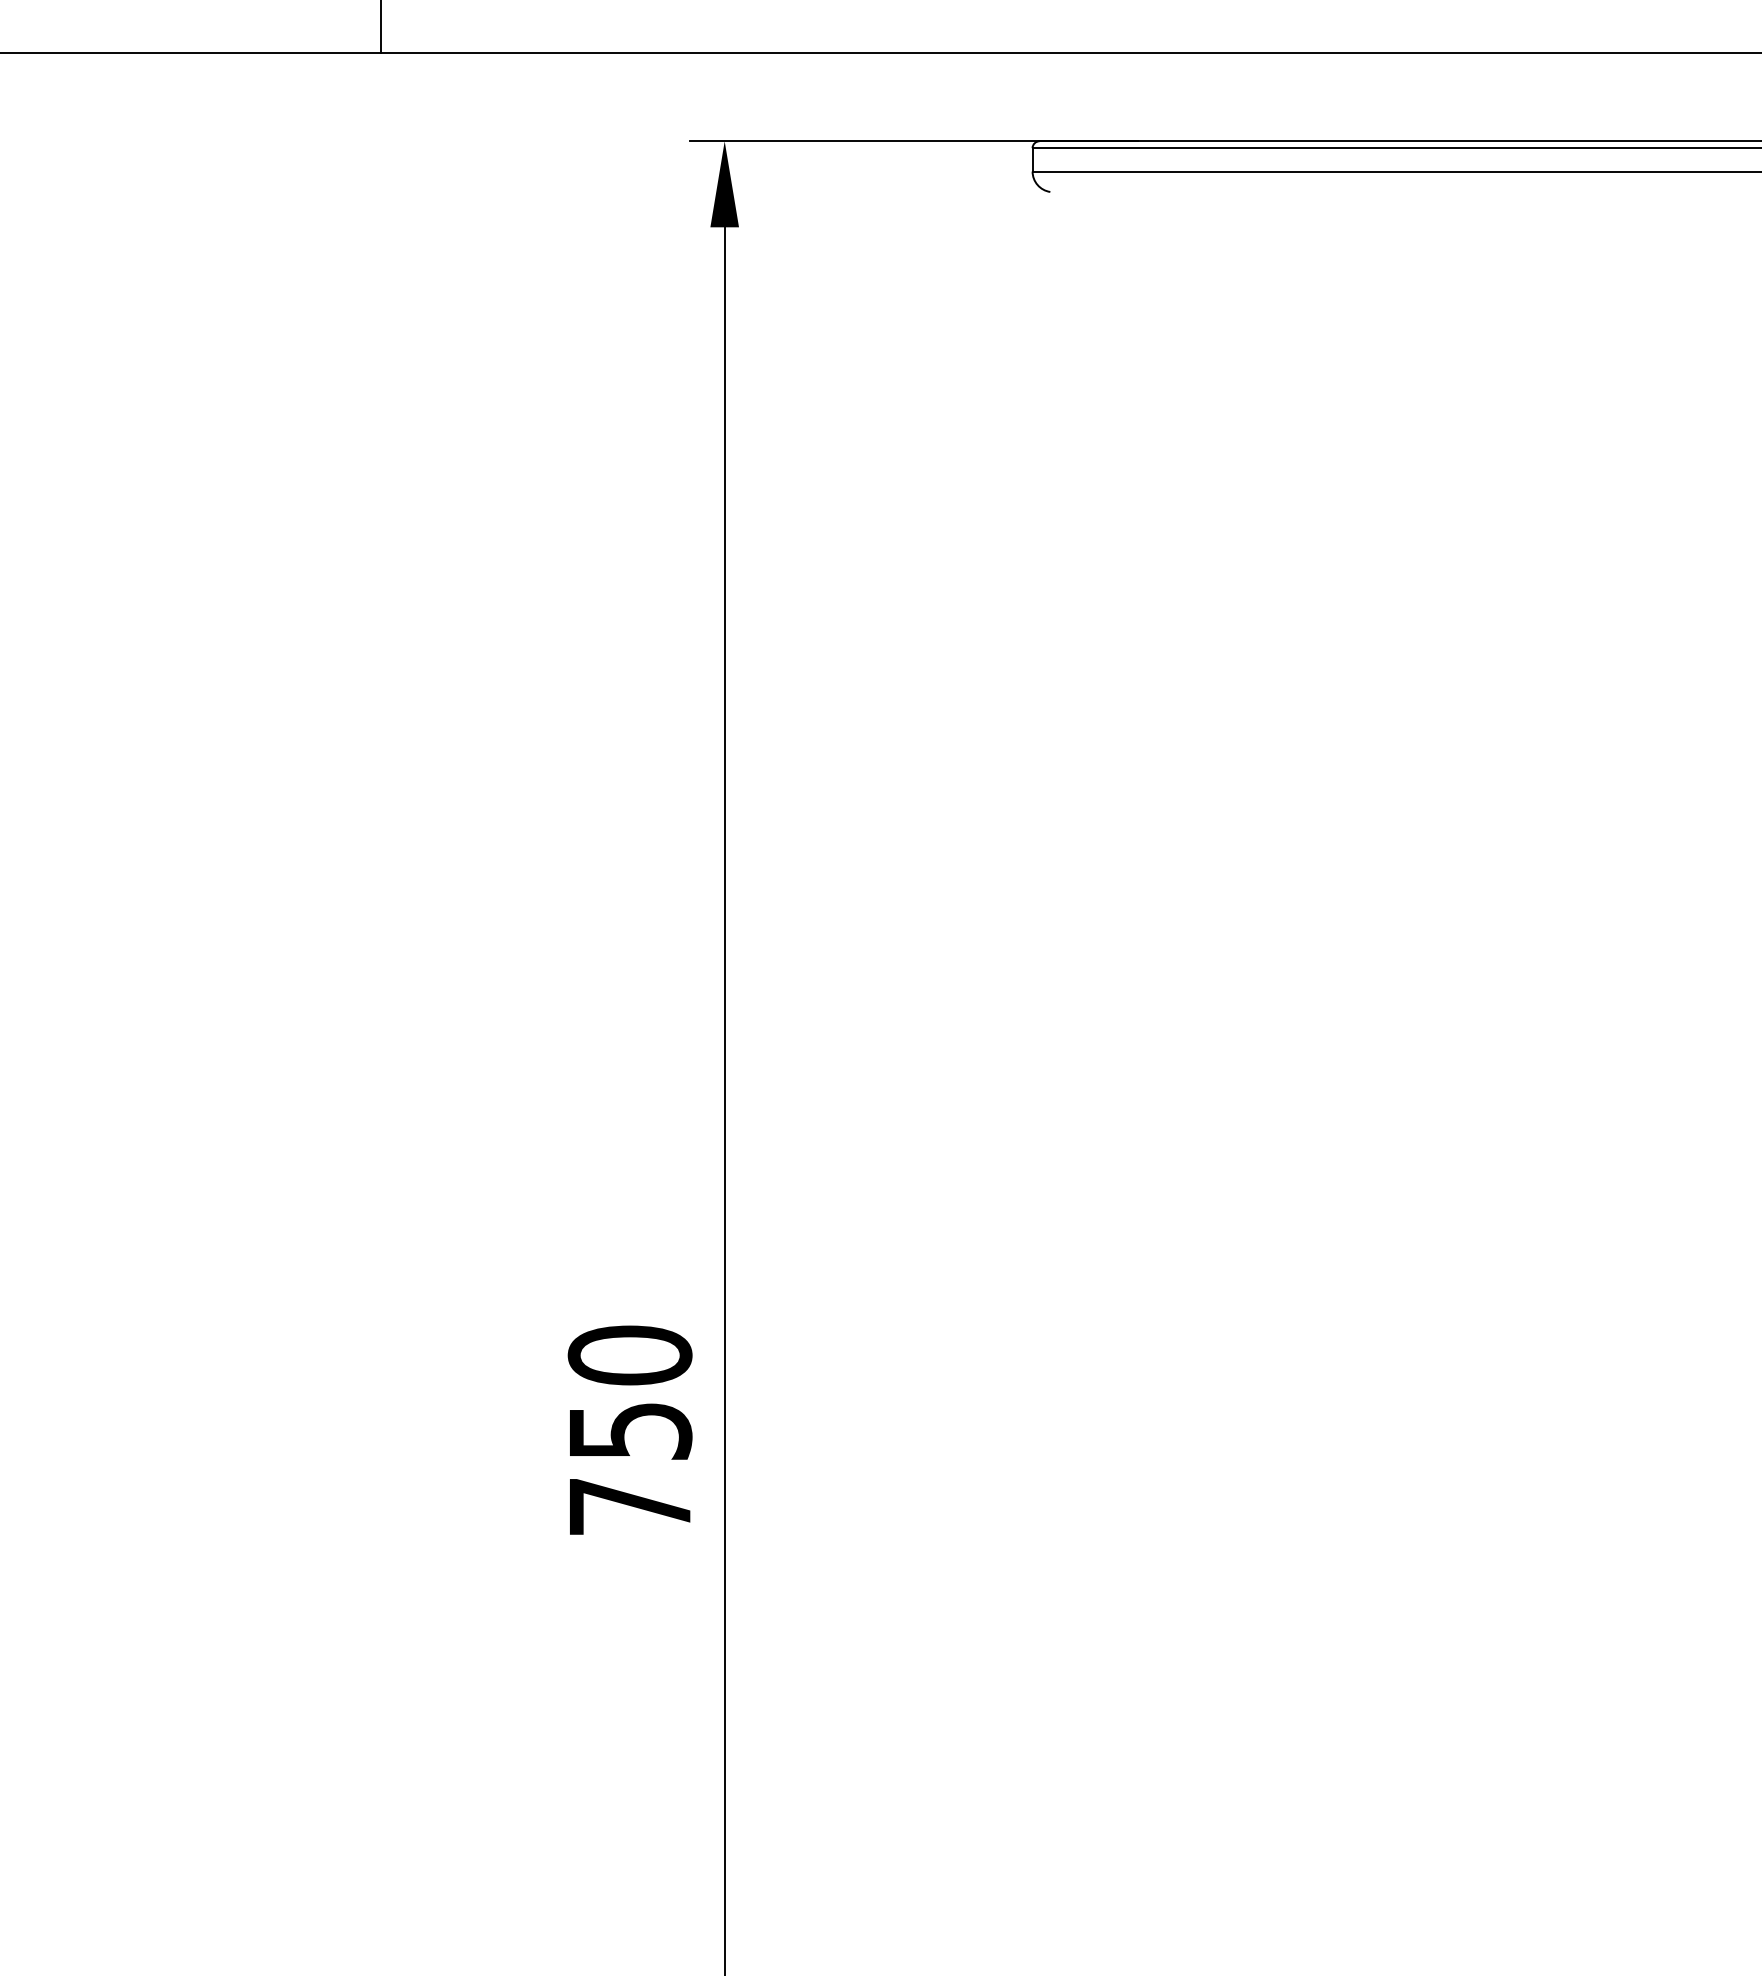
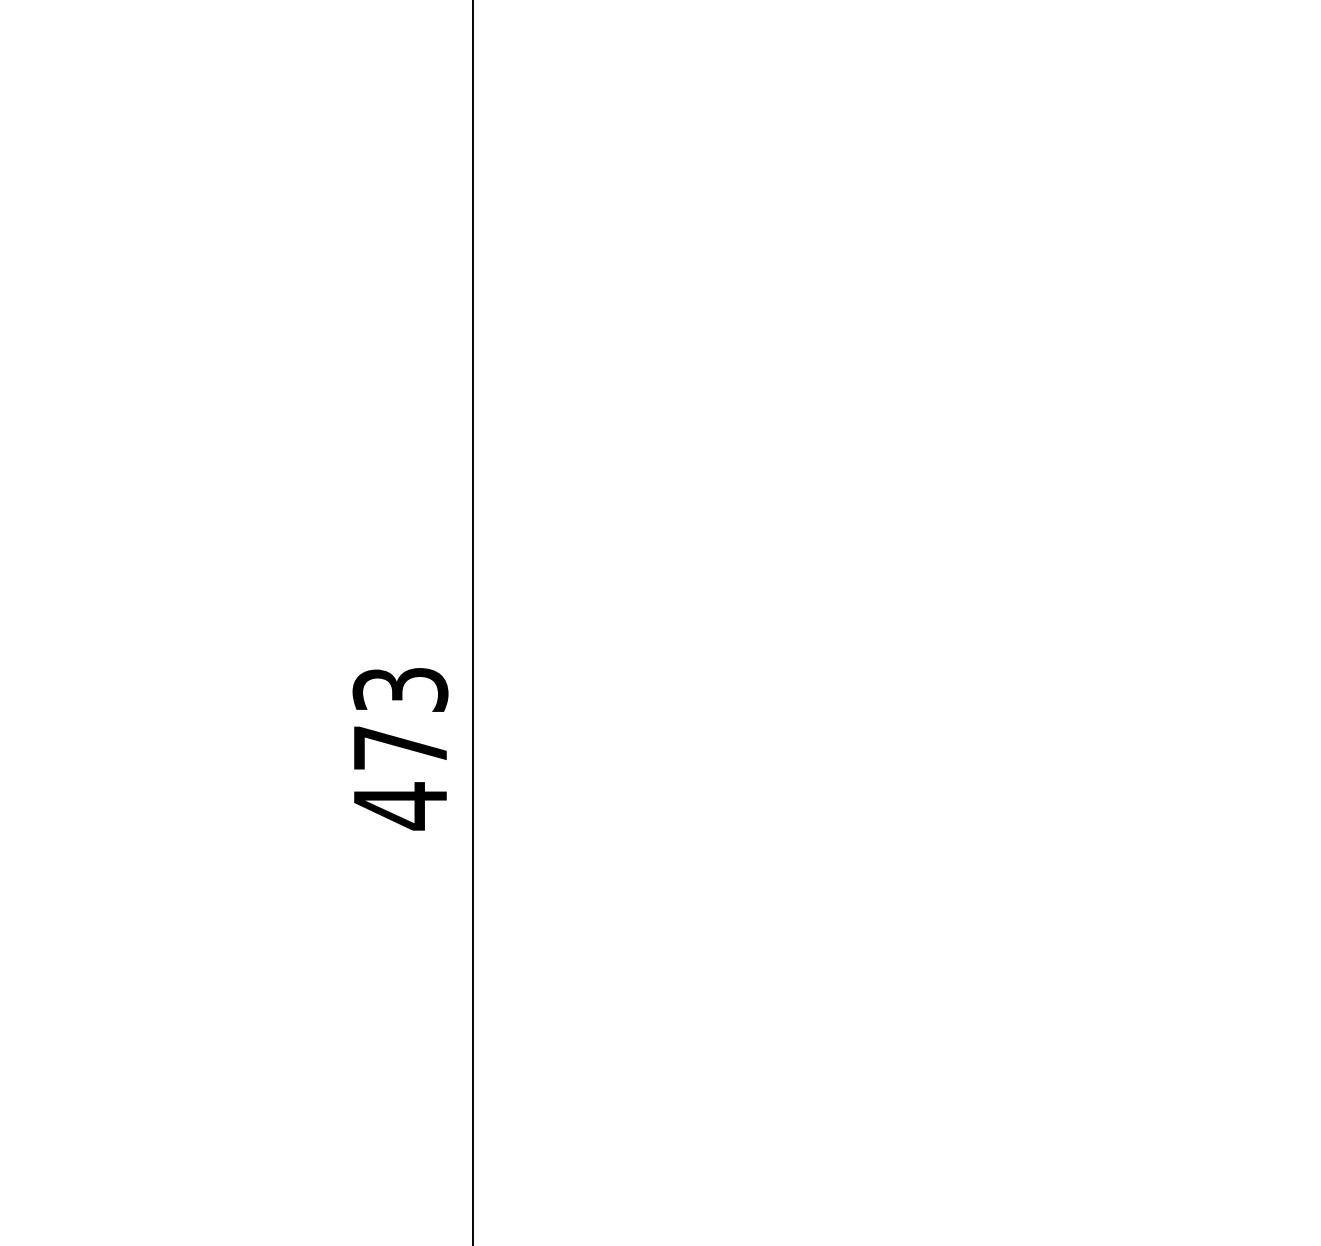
text: (629, 1431) -> (400, 748), 750 -> 473

